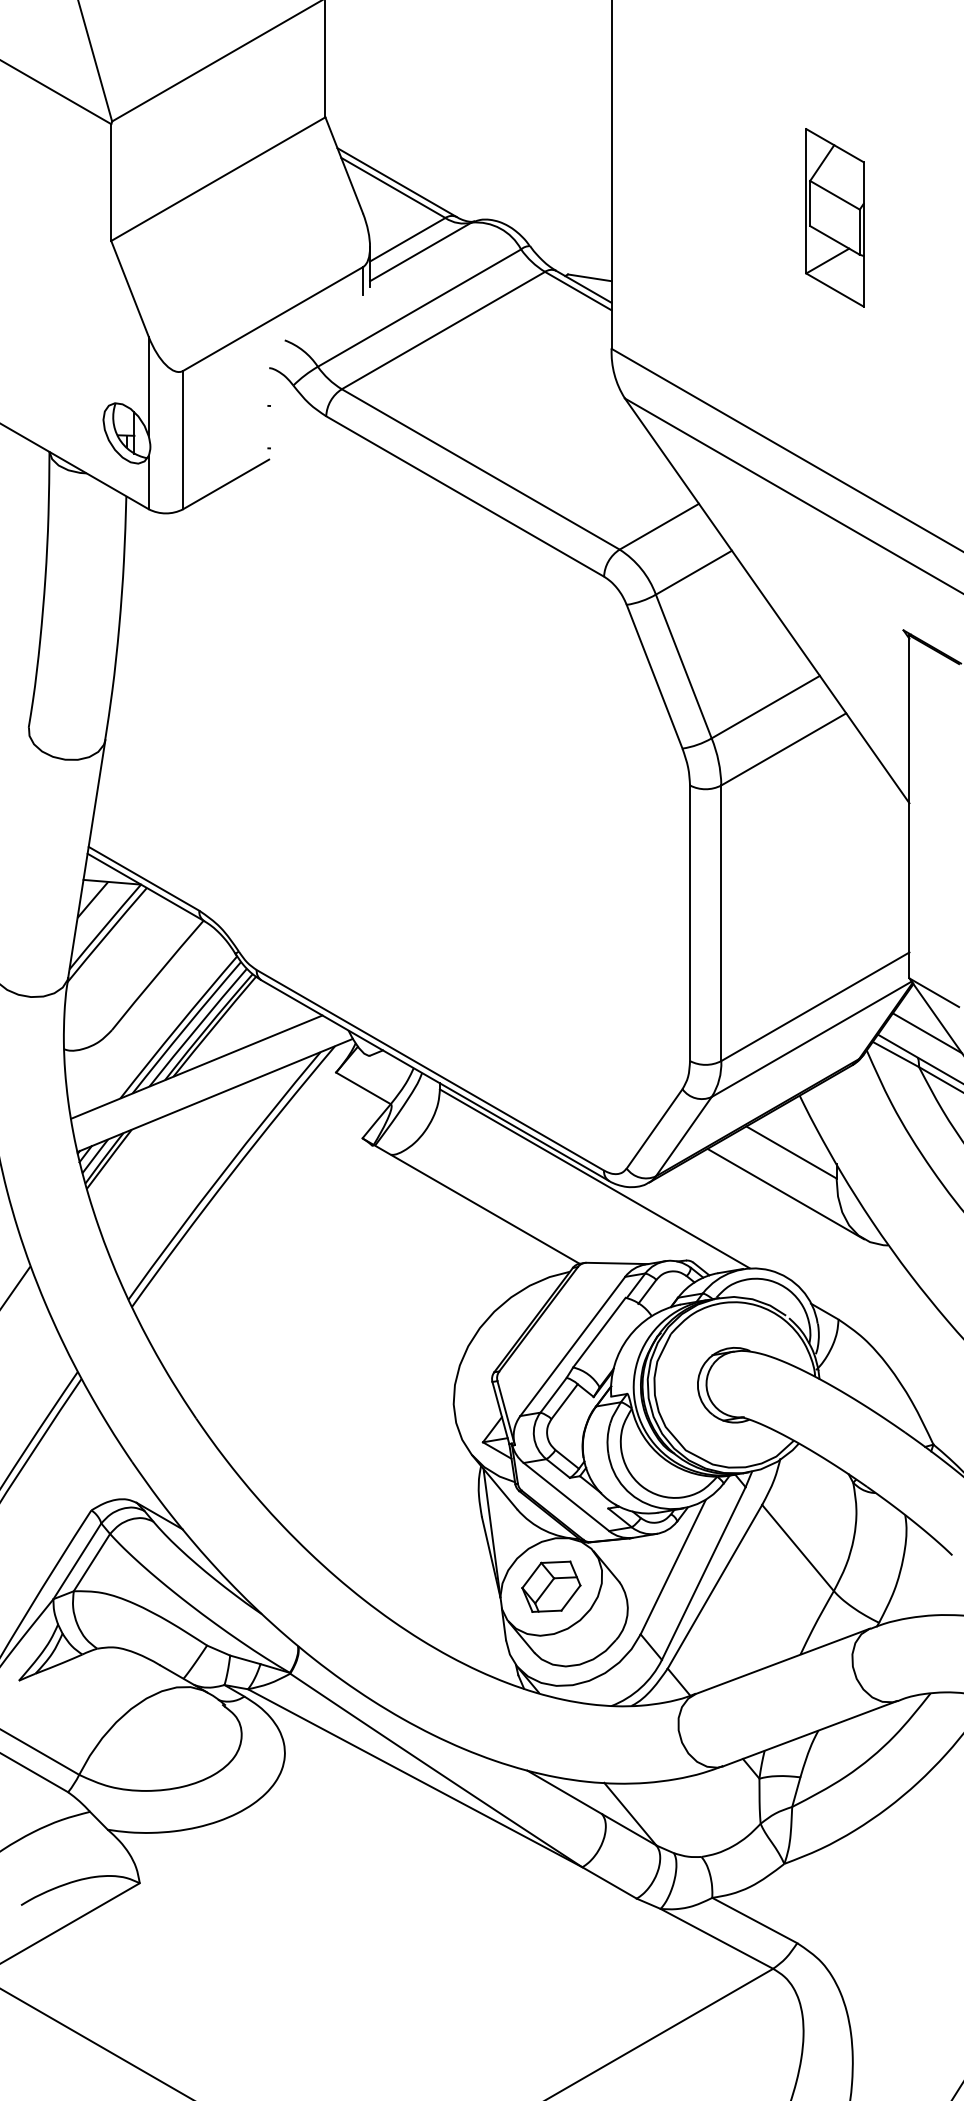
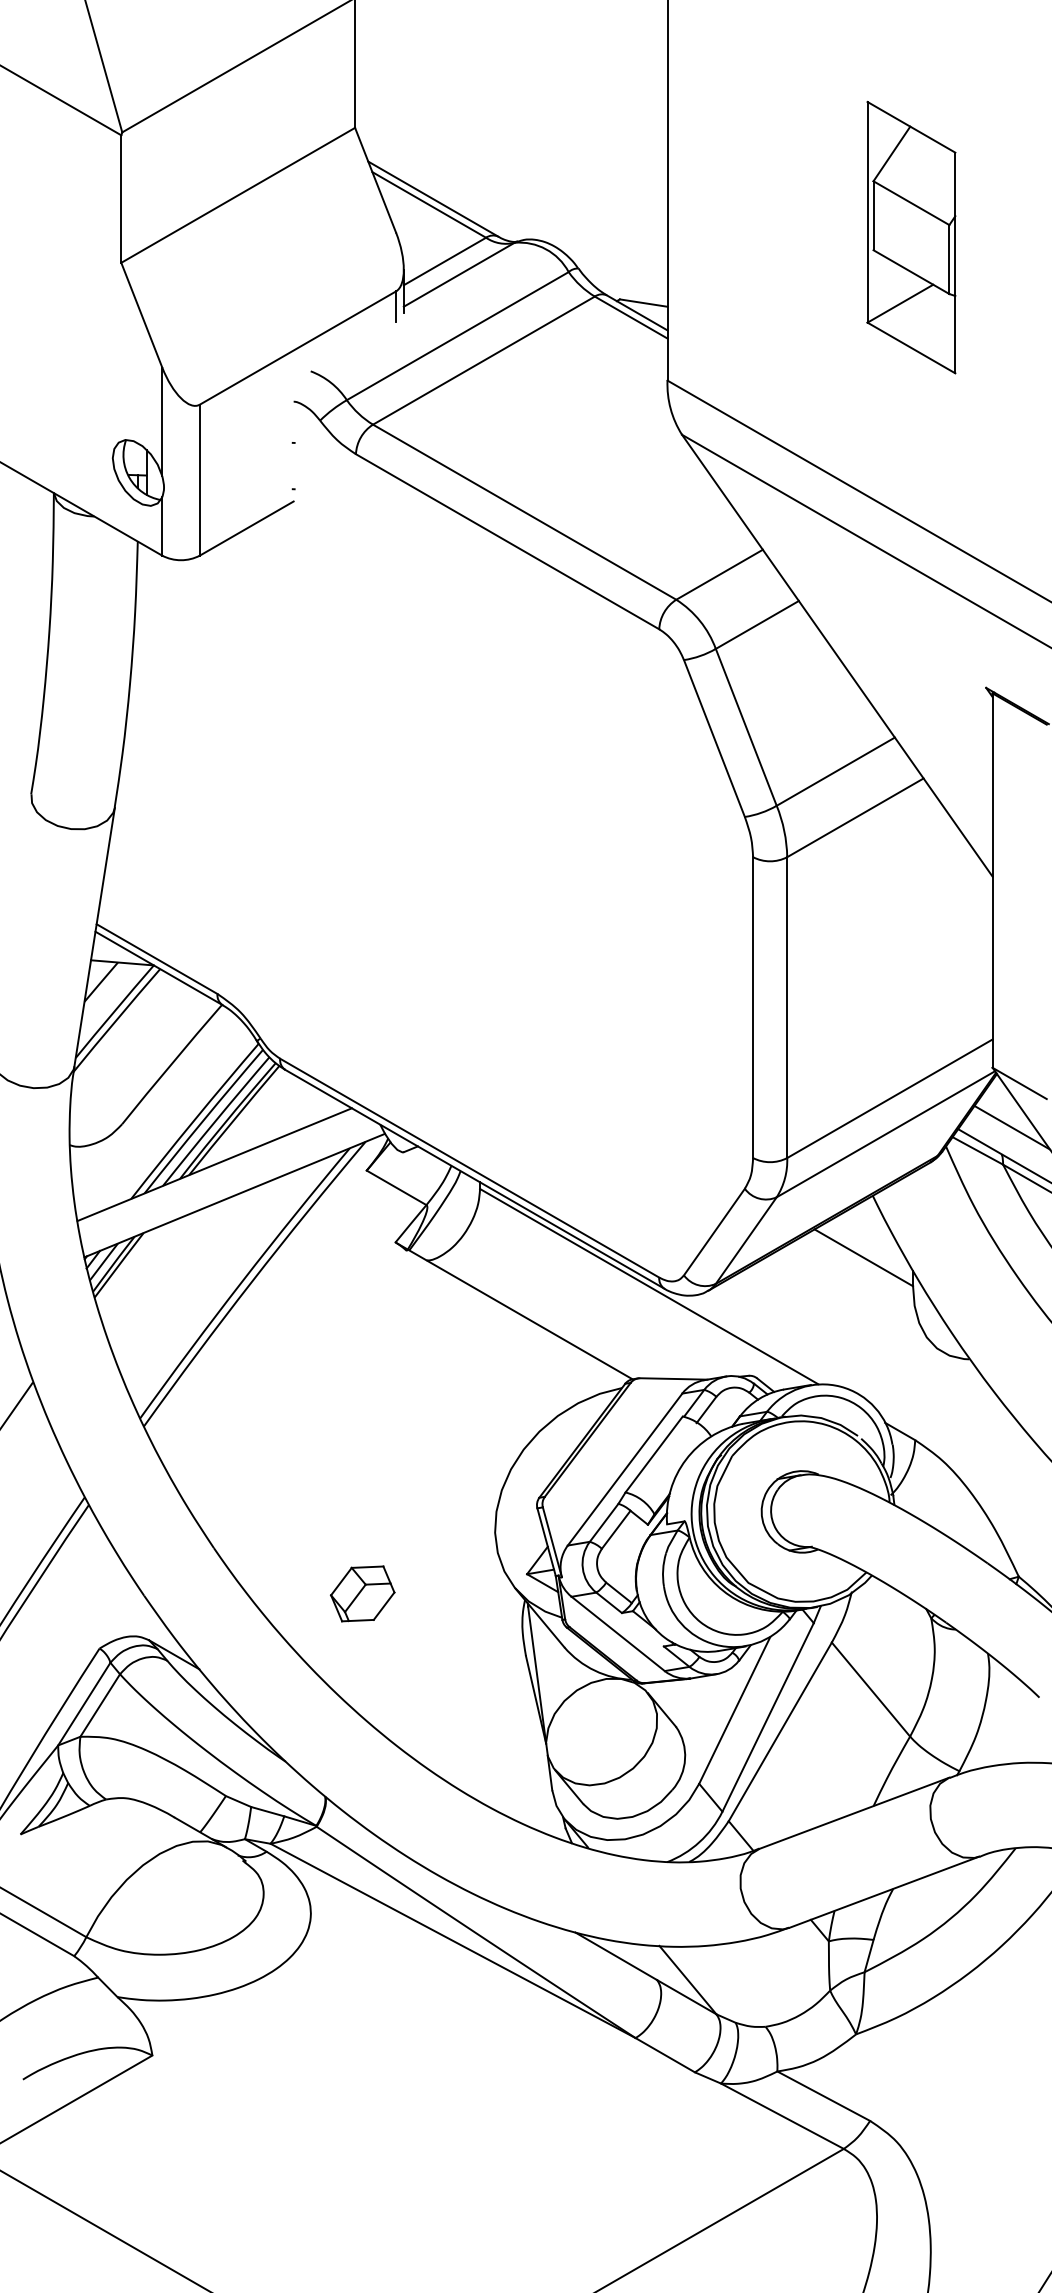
part: (834, 217) -> (910, 237), size x1.4
line: (785, 1193) -> (857, 1302), removed
part: (551, 1586) -> (362, 1593), moved

